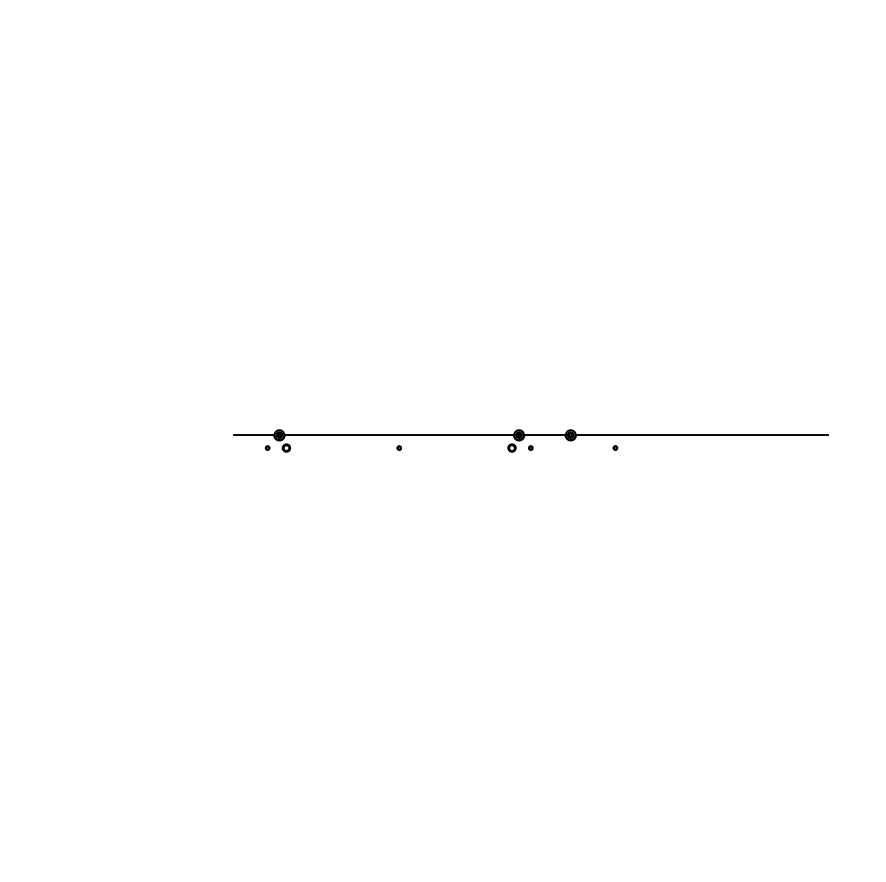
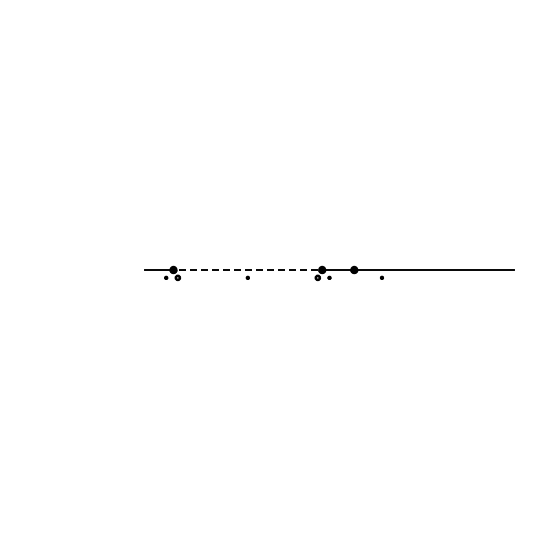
line: (398, 436) -> (247, 270), solid -> dashed

